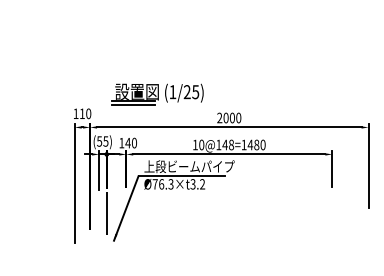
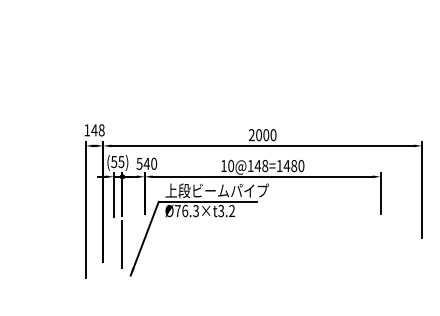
part: (157, 94) -> (180, 108), removed
text: (85, 113) -> (97, 130), 110 -> 148
text: (121, 142) -> (139, 163), 140 -> 540

